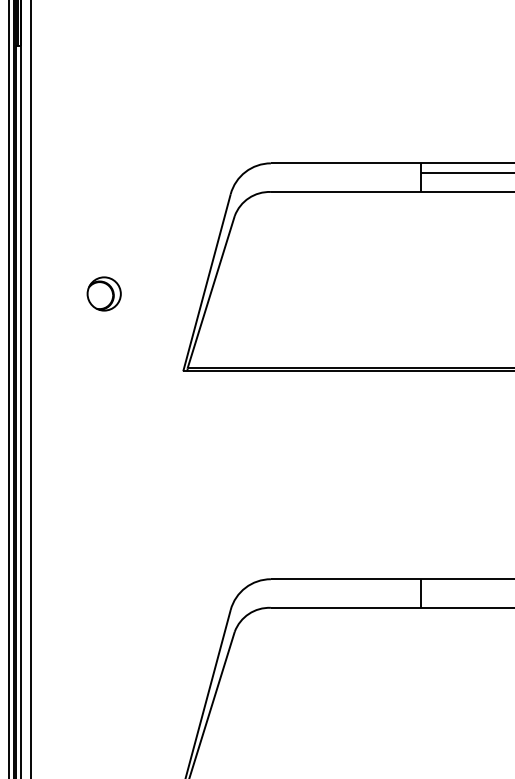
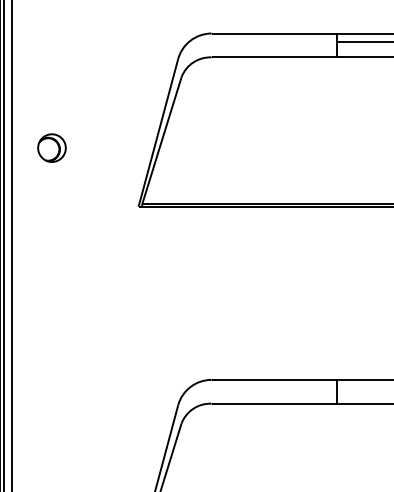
part: (103, 293) -> (51, 147), moved

